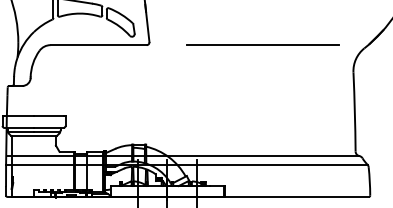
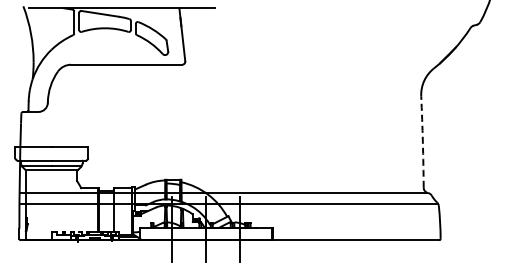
line: (262, 44) -> (316, 64), removed
arc: (354, 112) -> (422, 142), solid -> dashed

